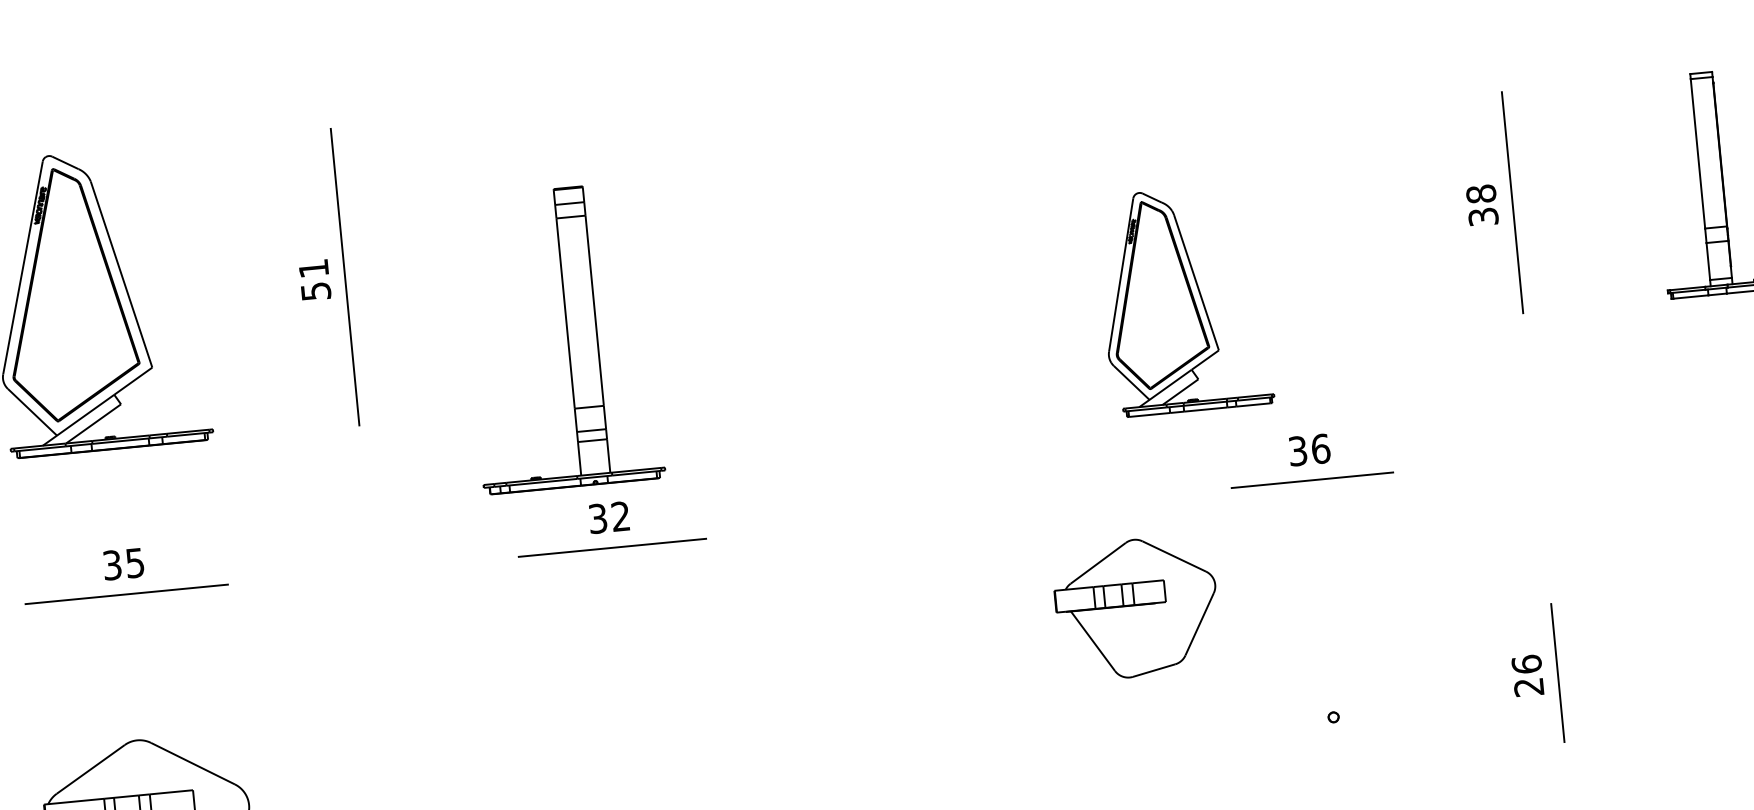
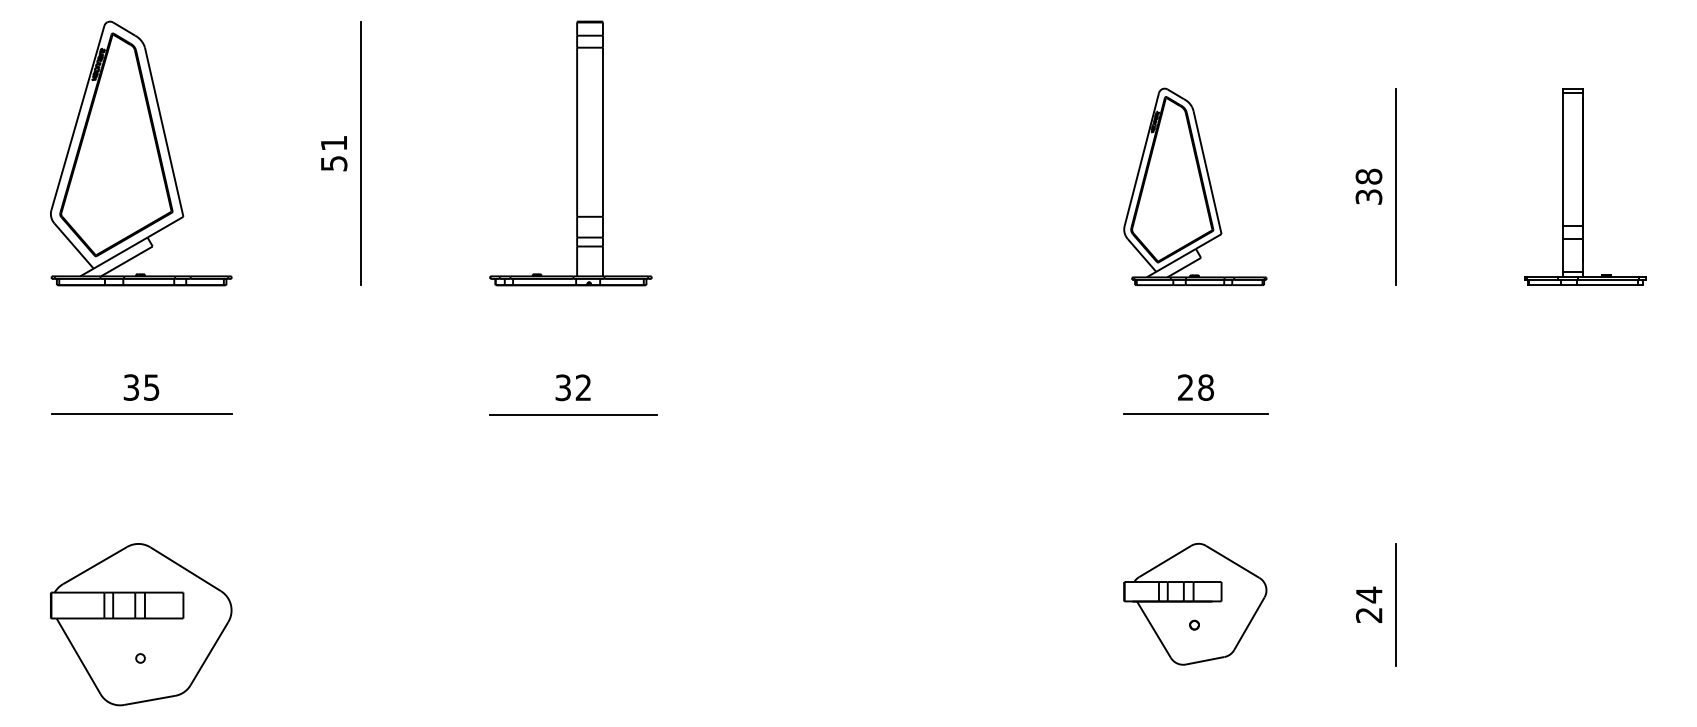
part: (1184, 299) -> (1195, 186), moved
part: (560, 338) -> (570, 153), moved
text: (1310, 449) -> (1196, 387), 36 -> 28
part: (1136, 607) -> (1195, 603), moved
text: (1525, 664) -> (1368, 594), 26 -> 24

